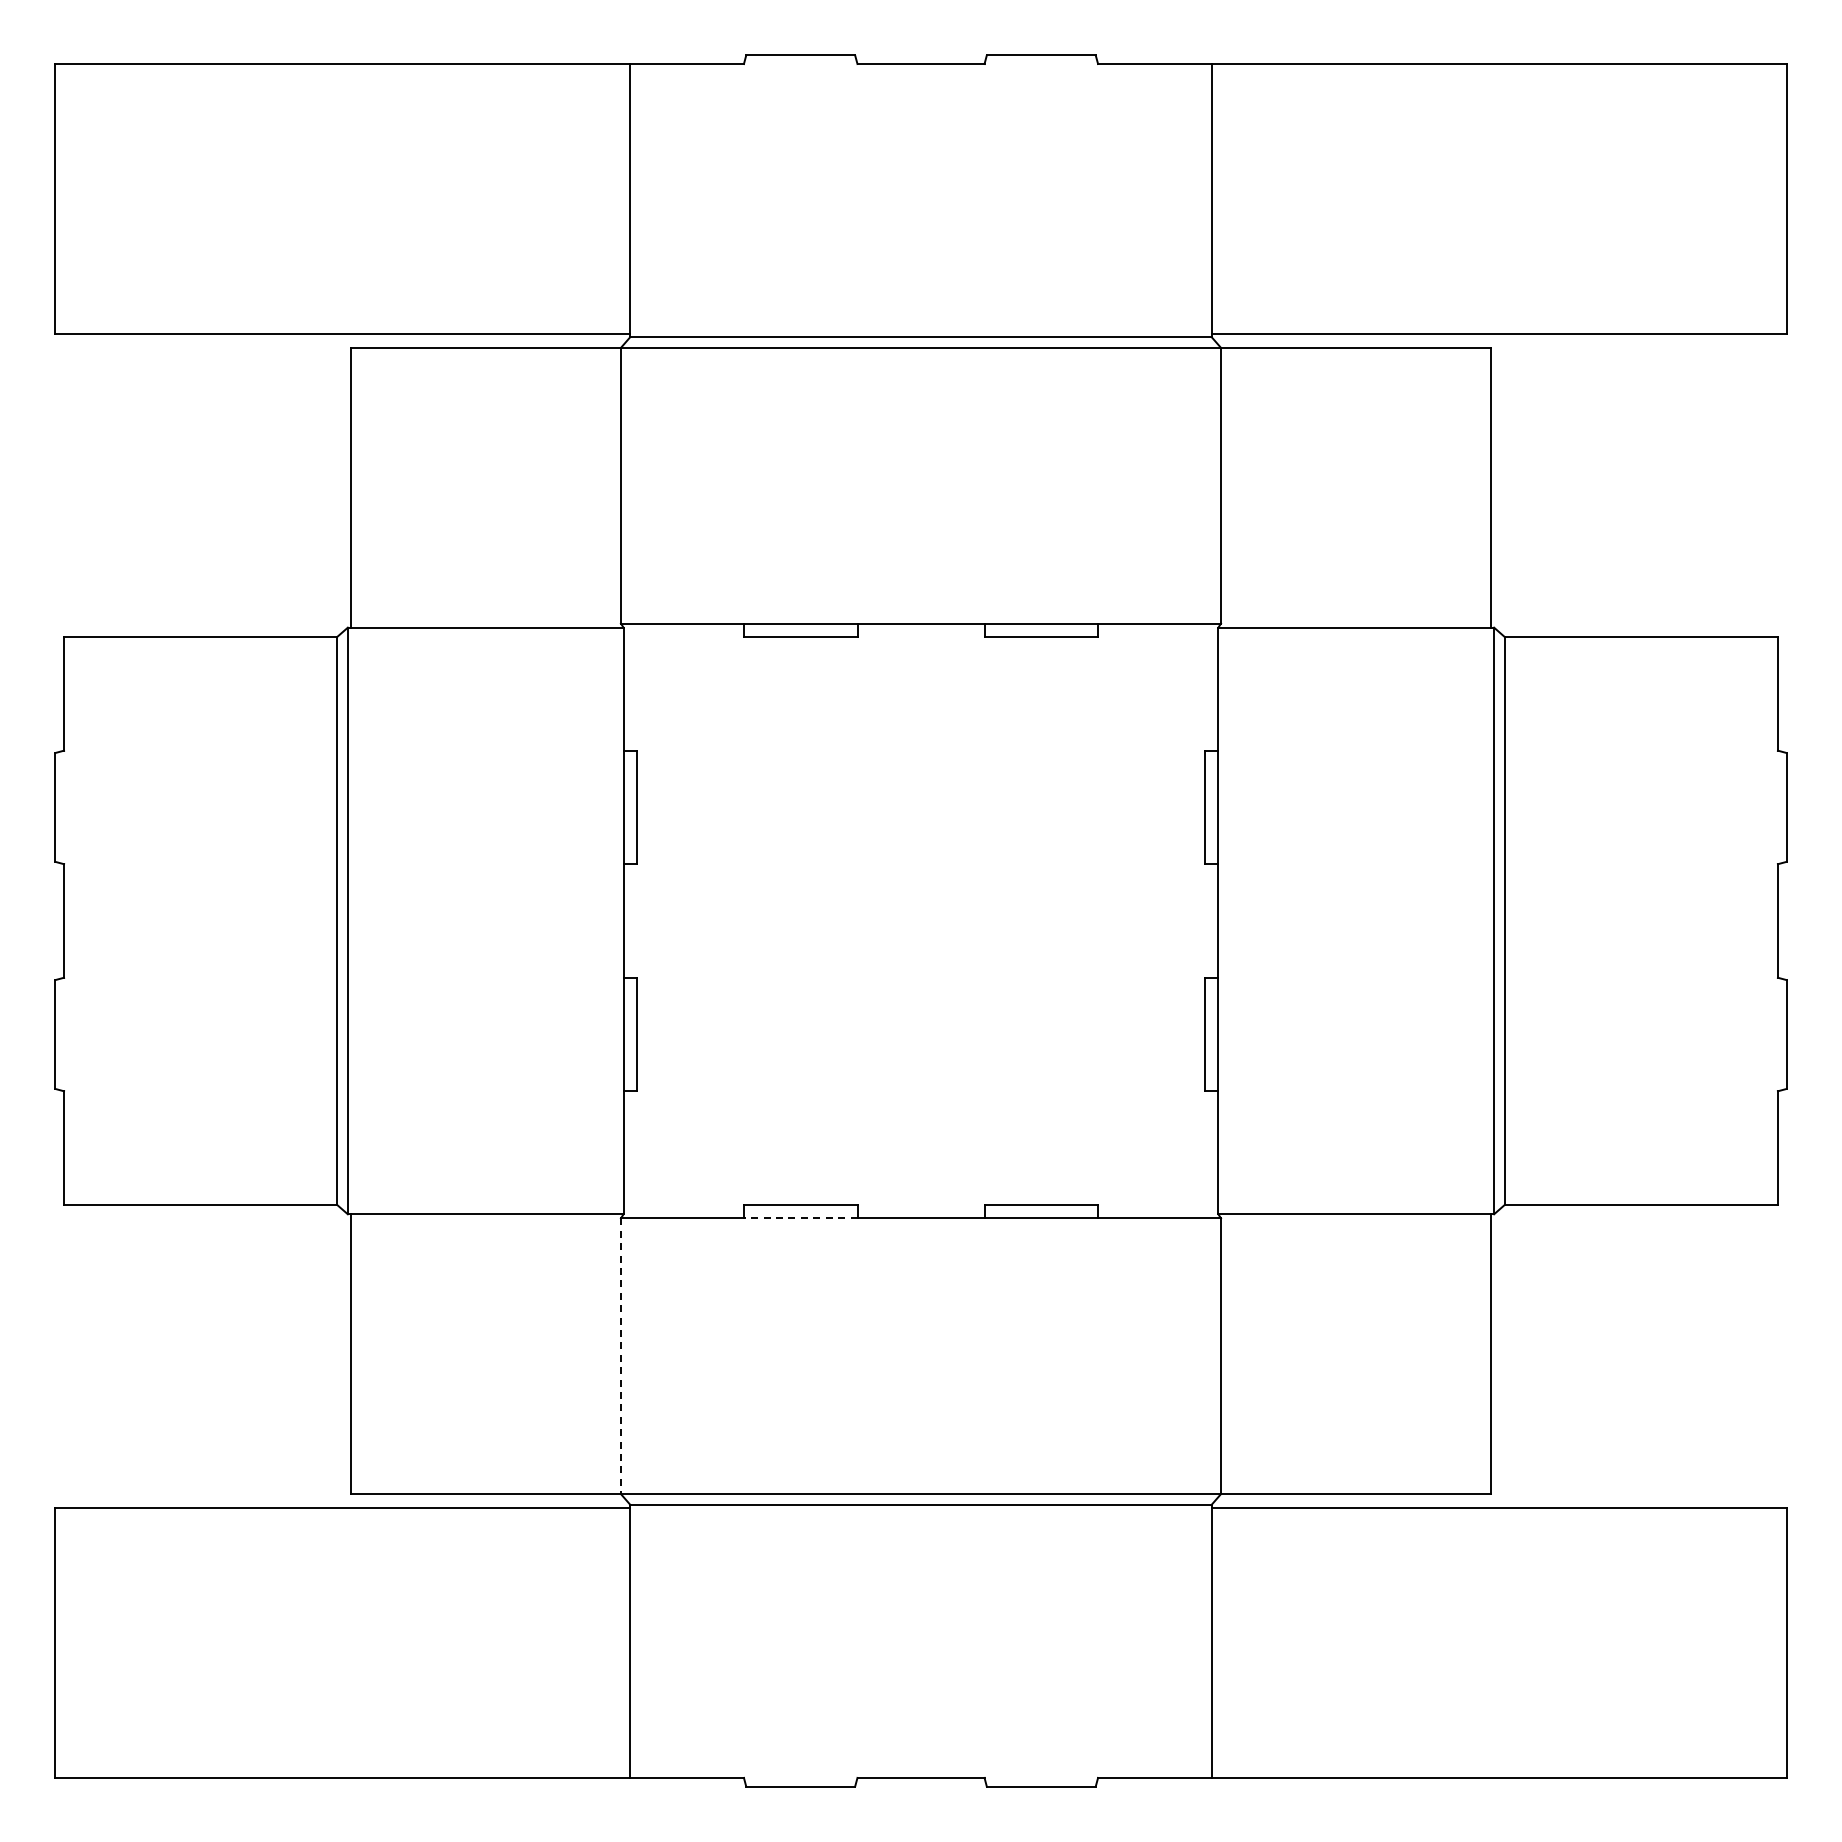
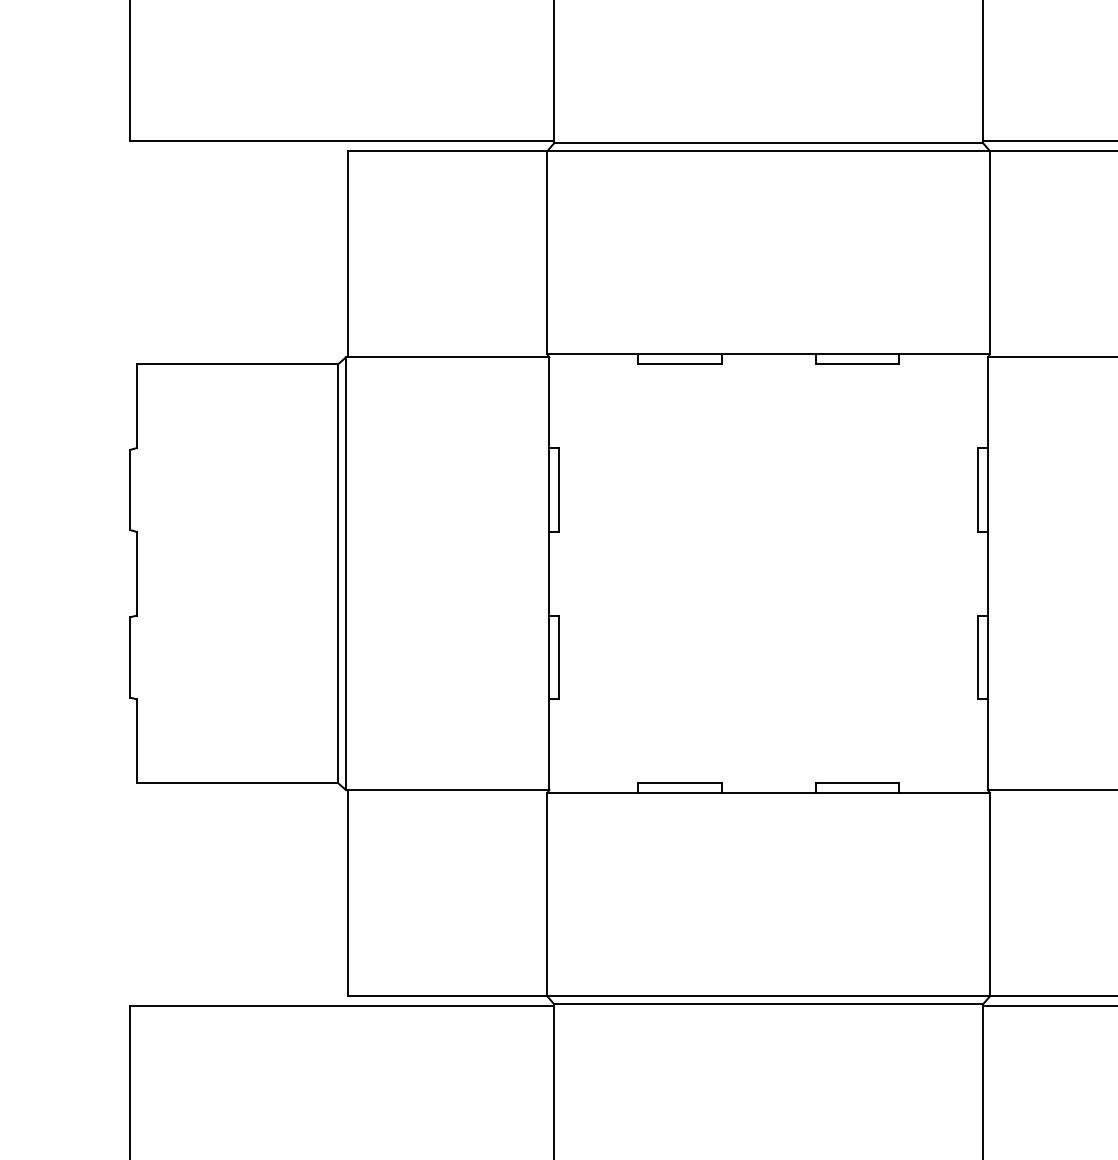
line: (800, 1218) -> (679, 793), dashed -> solid
line: (620, 1356) -> (547, 894), dashed -> solid

